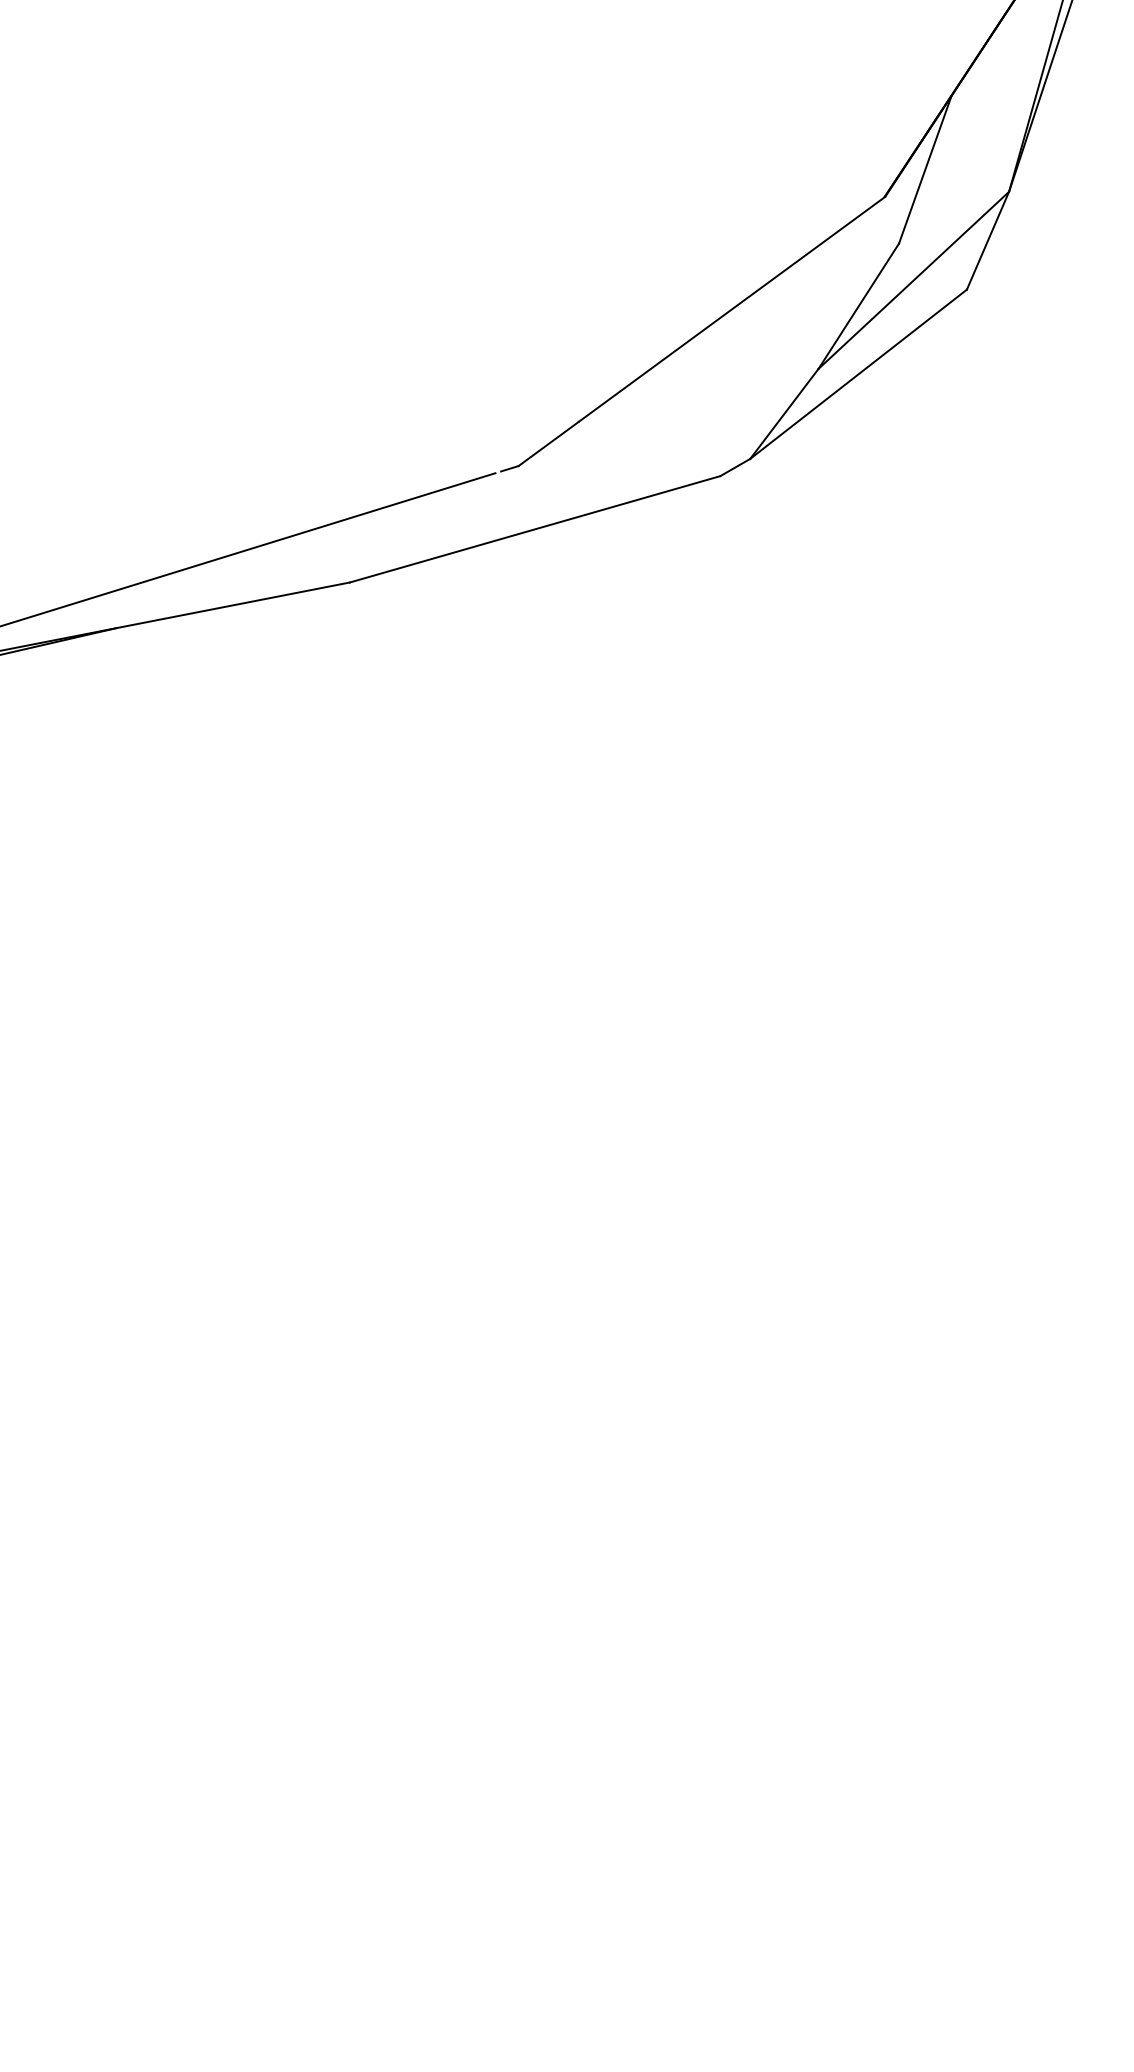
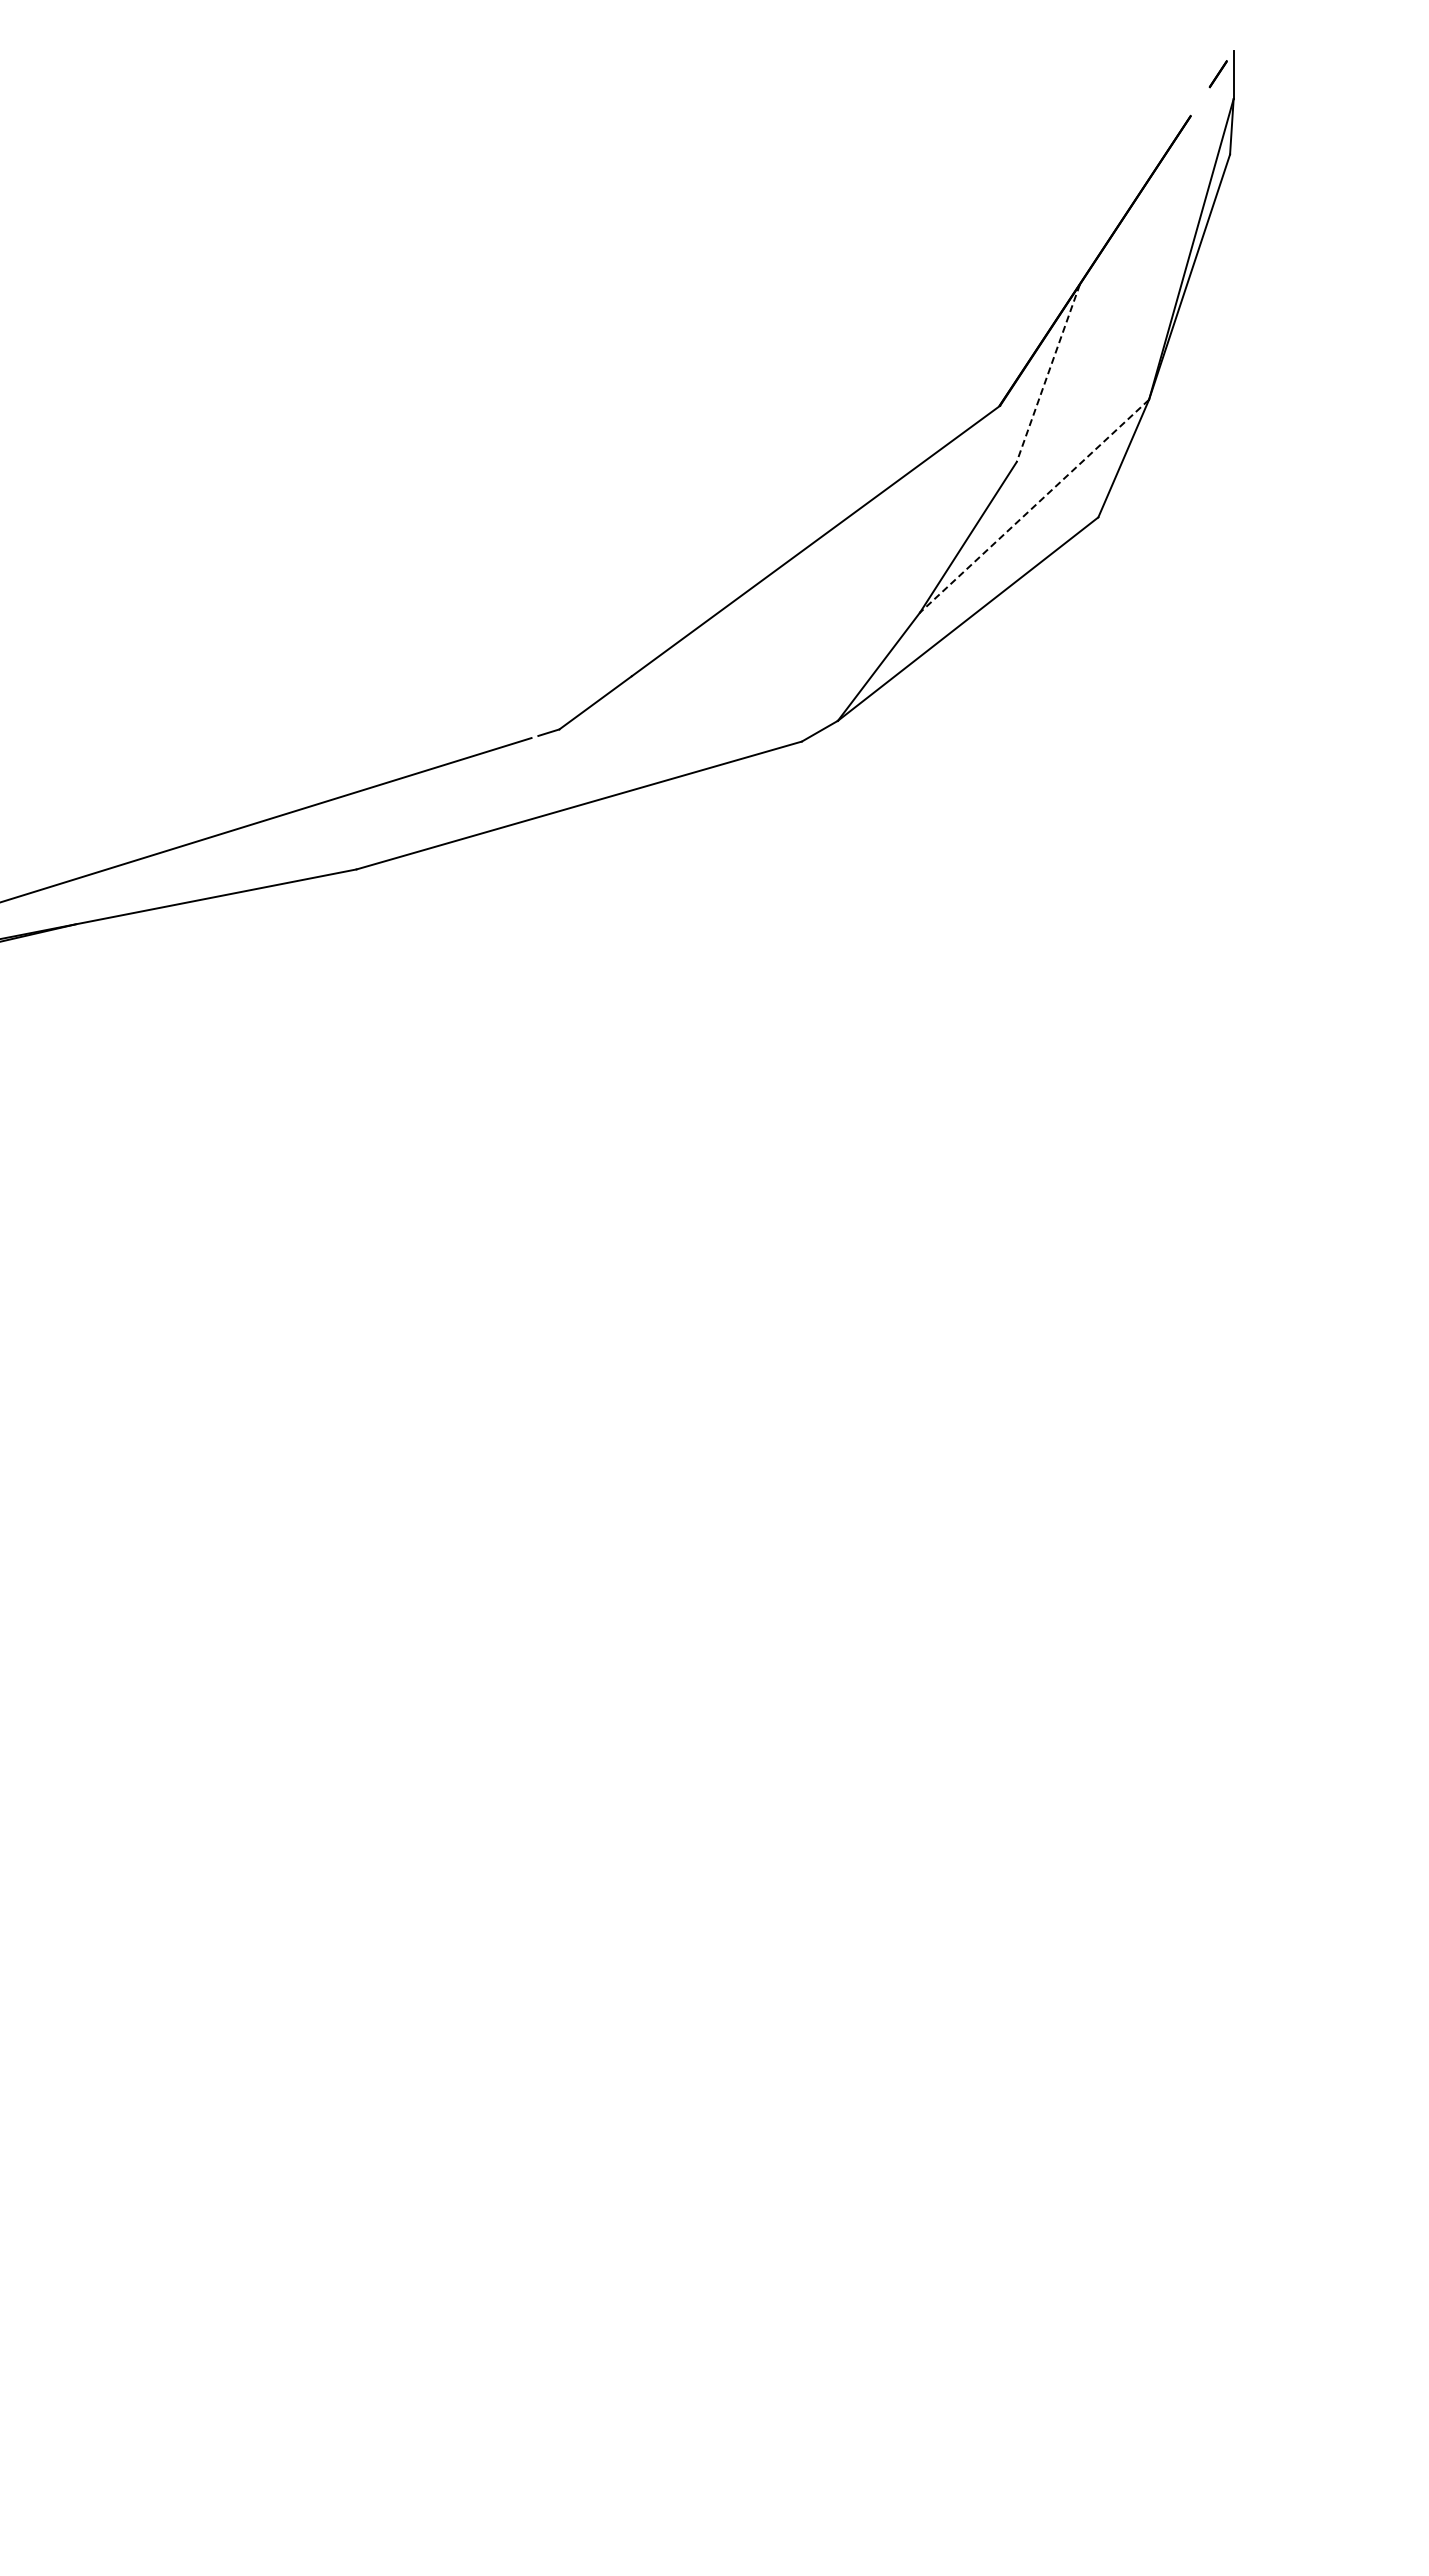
line: (925, 169) -> (1048, 373), solid -> dashed
line: (913, 280) -> (1034, 506), solid -> dashed

